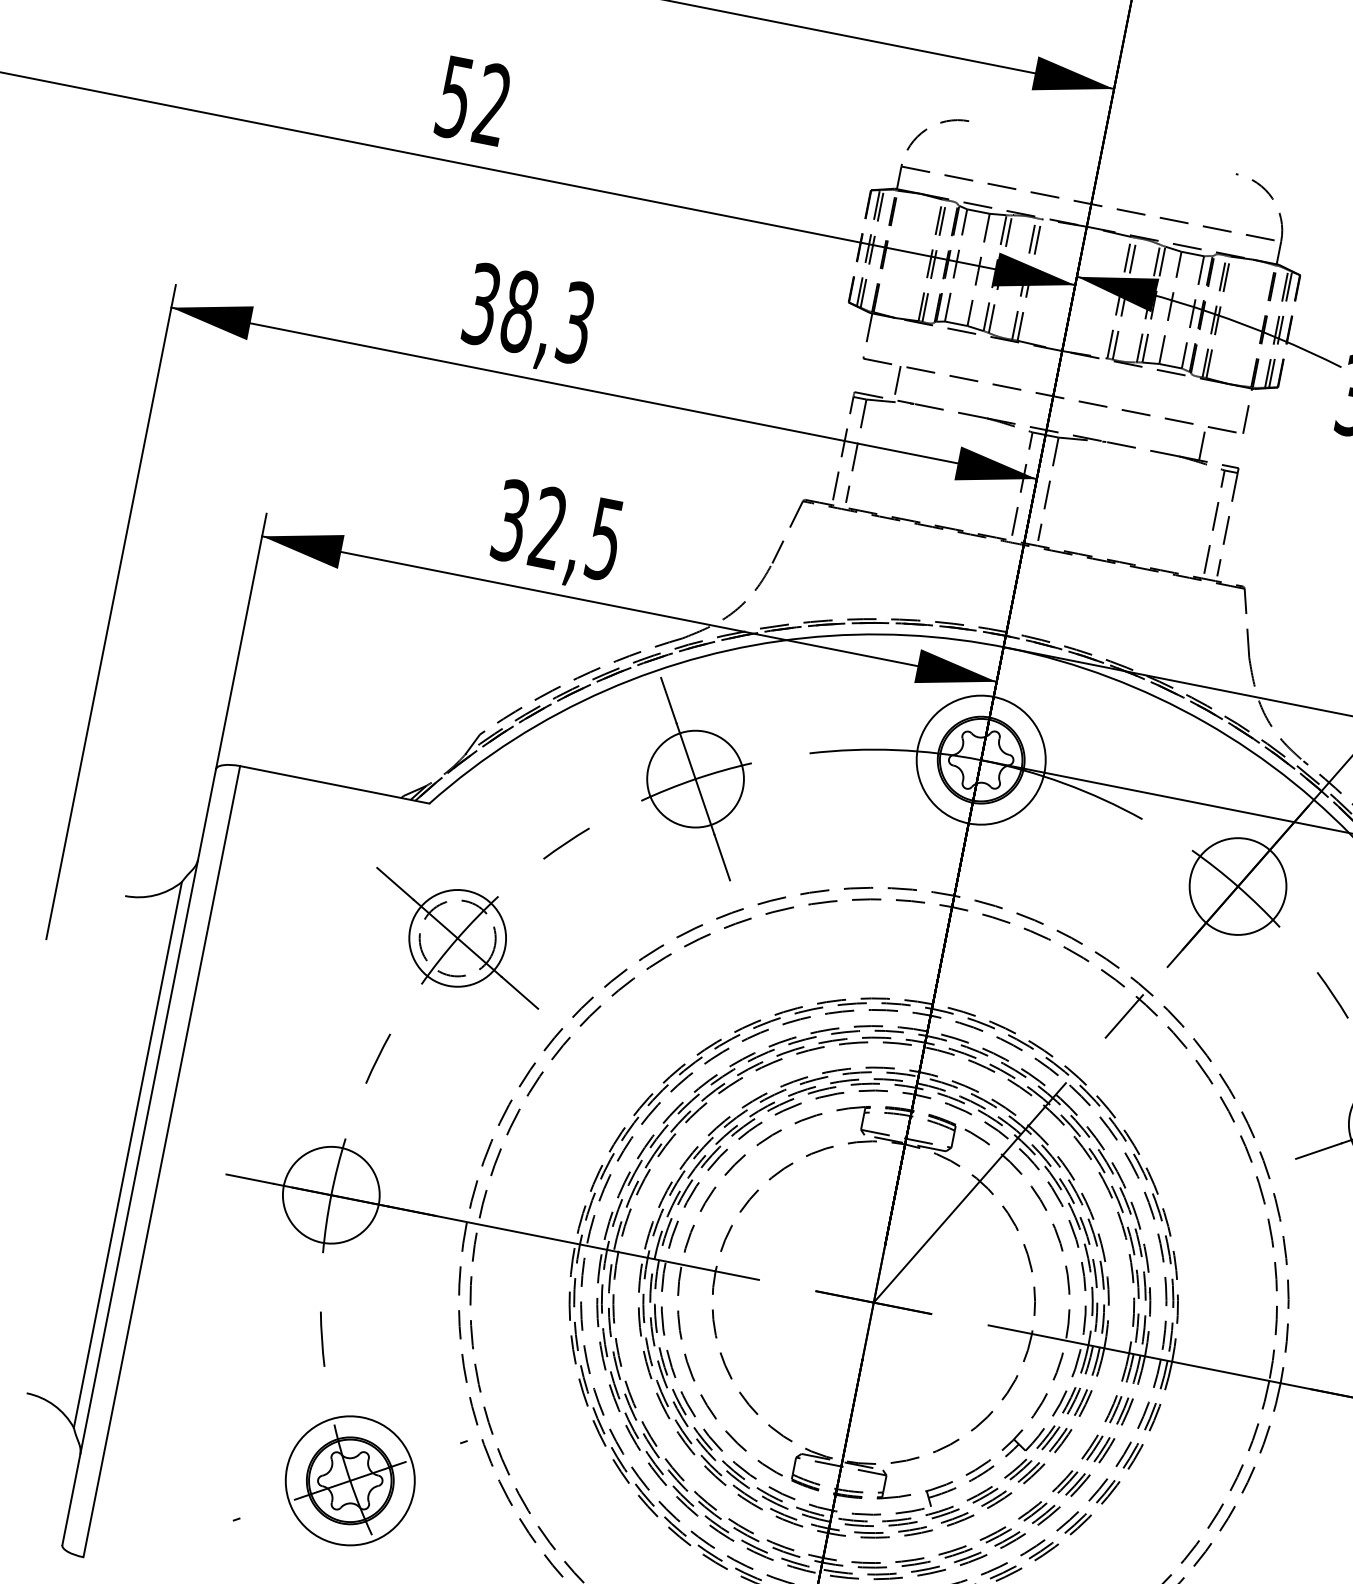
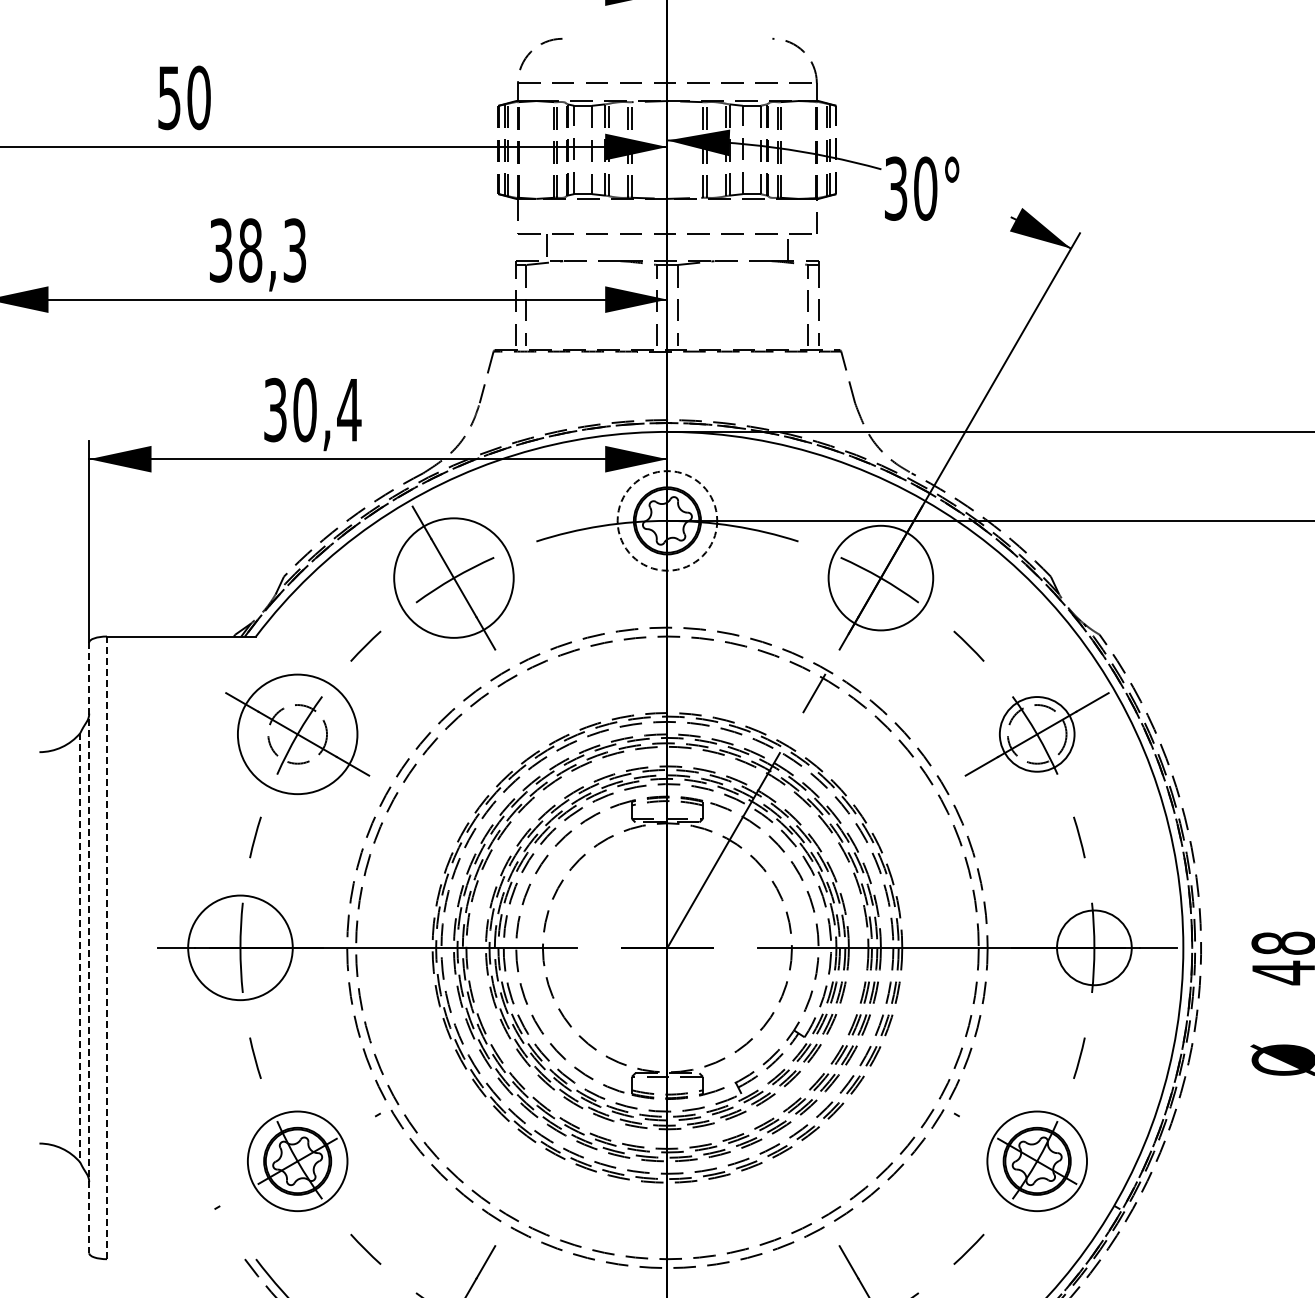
text: (491, 104) -> (198, 97), 52 -> 50
text: (577, 533) -> (327, 409), 32,5 -> 30,4
circle: (981, 759) -> (667, 520), solid -> dashed
circle: (695, 778) -> (453, 577), size x1.6
circle: (1237, 885) -> (880, 577), size x1.4
circle: (457, 938) -> (297, 734), size x1.6
line: (128, 1154) -> (80, 947), solid -> dashed
line: (139, 1158) -> (89, 948), solid -> dashed
line: (162, 1161) -> (107, 947), solid -> dashed
circle: (331, 1194) -> (240, 947), size x1.4

